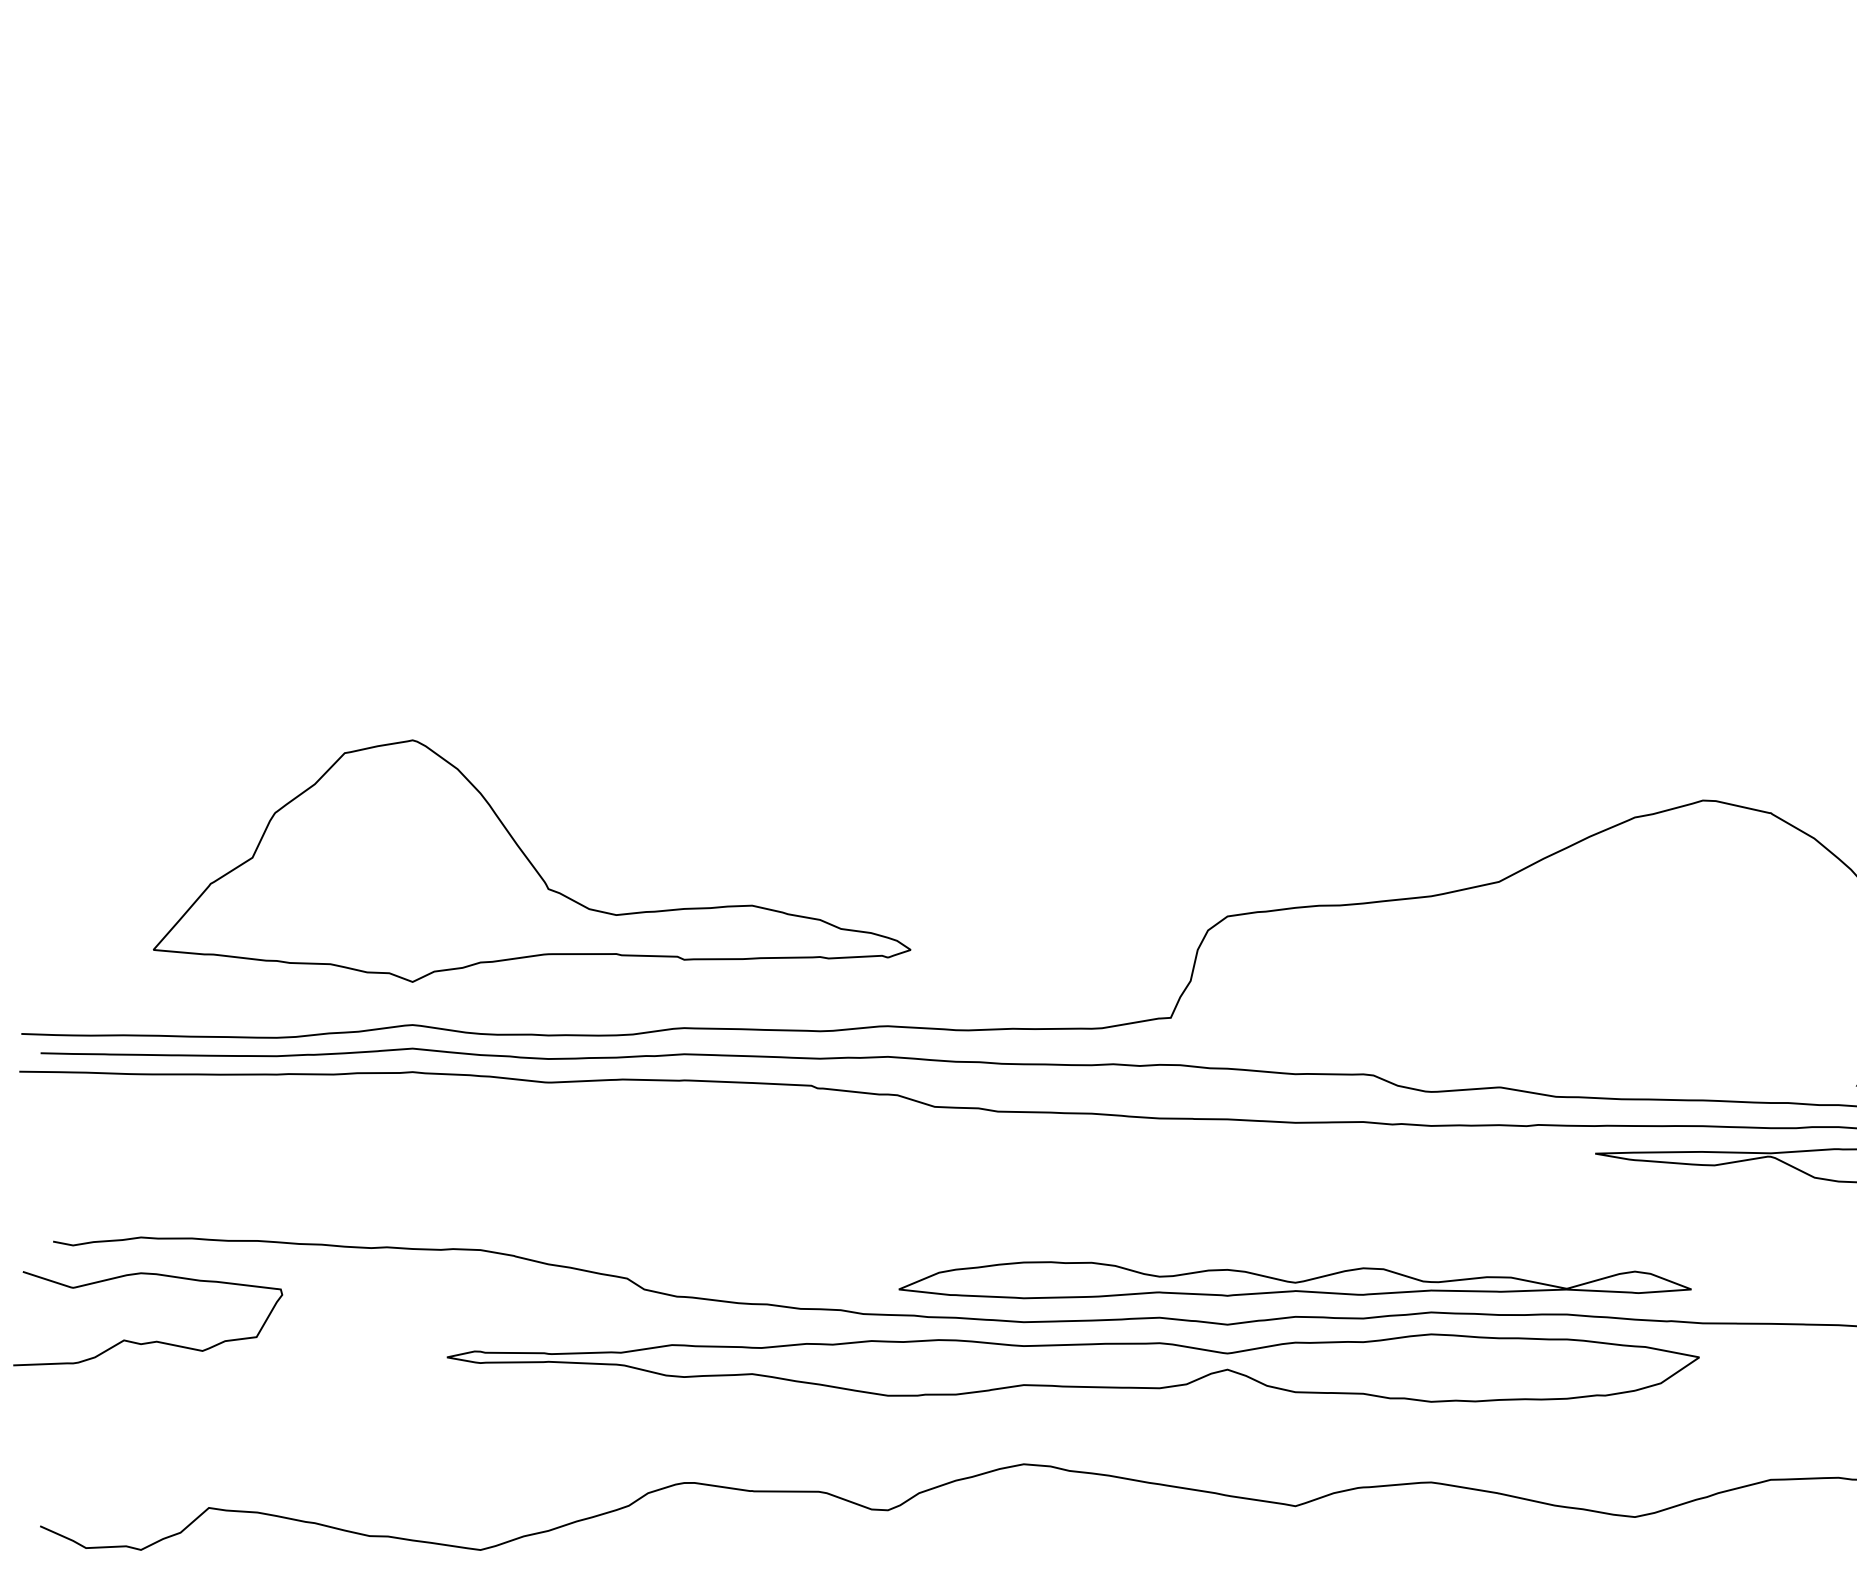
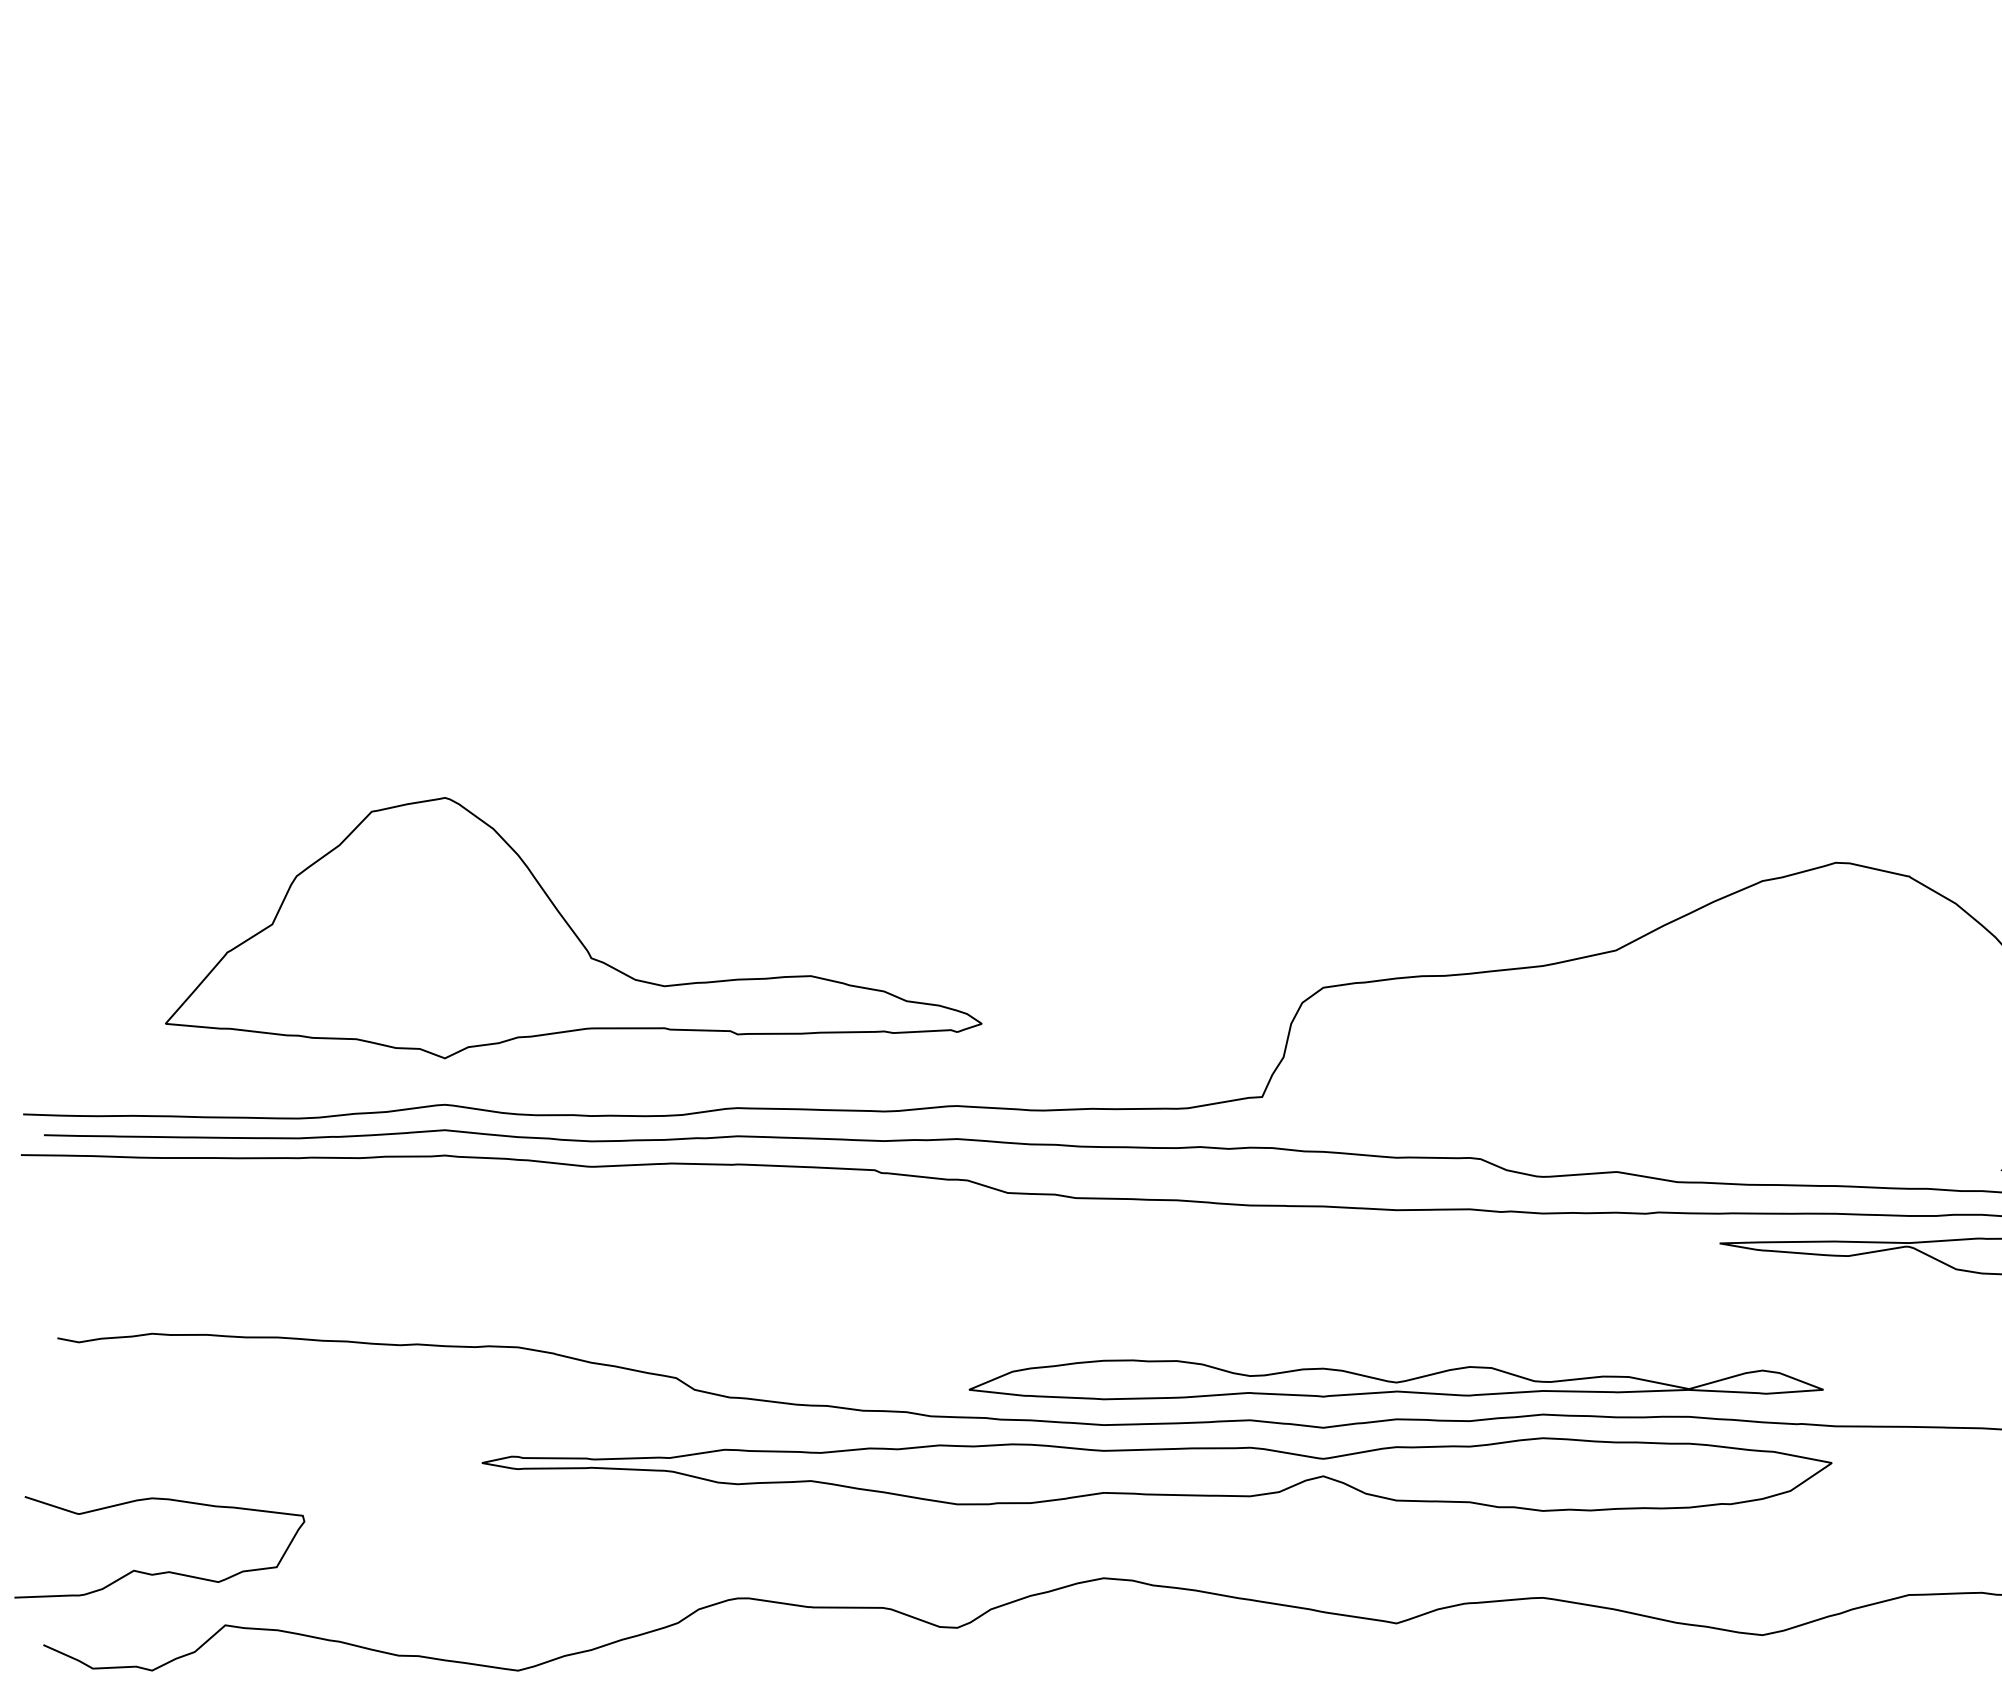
curve: (152, 1341) -> (164, 1571), moved

